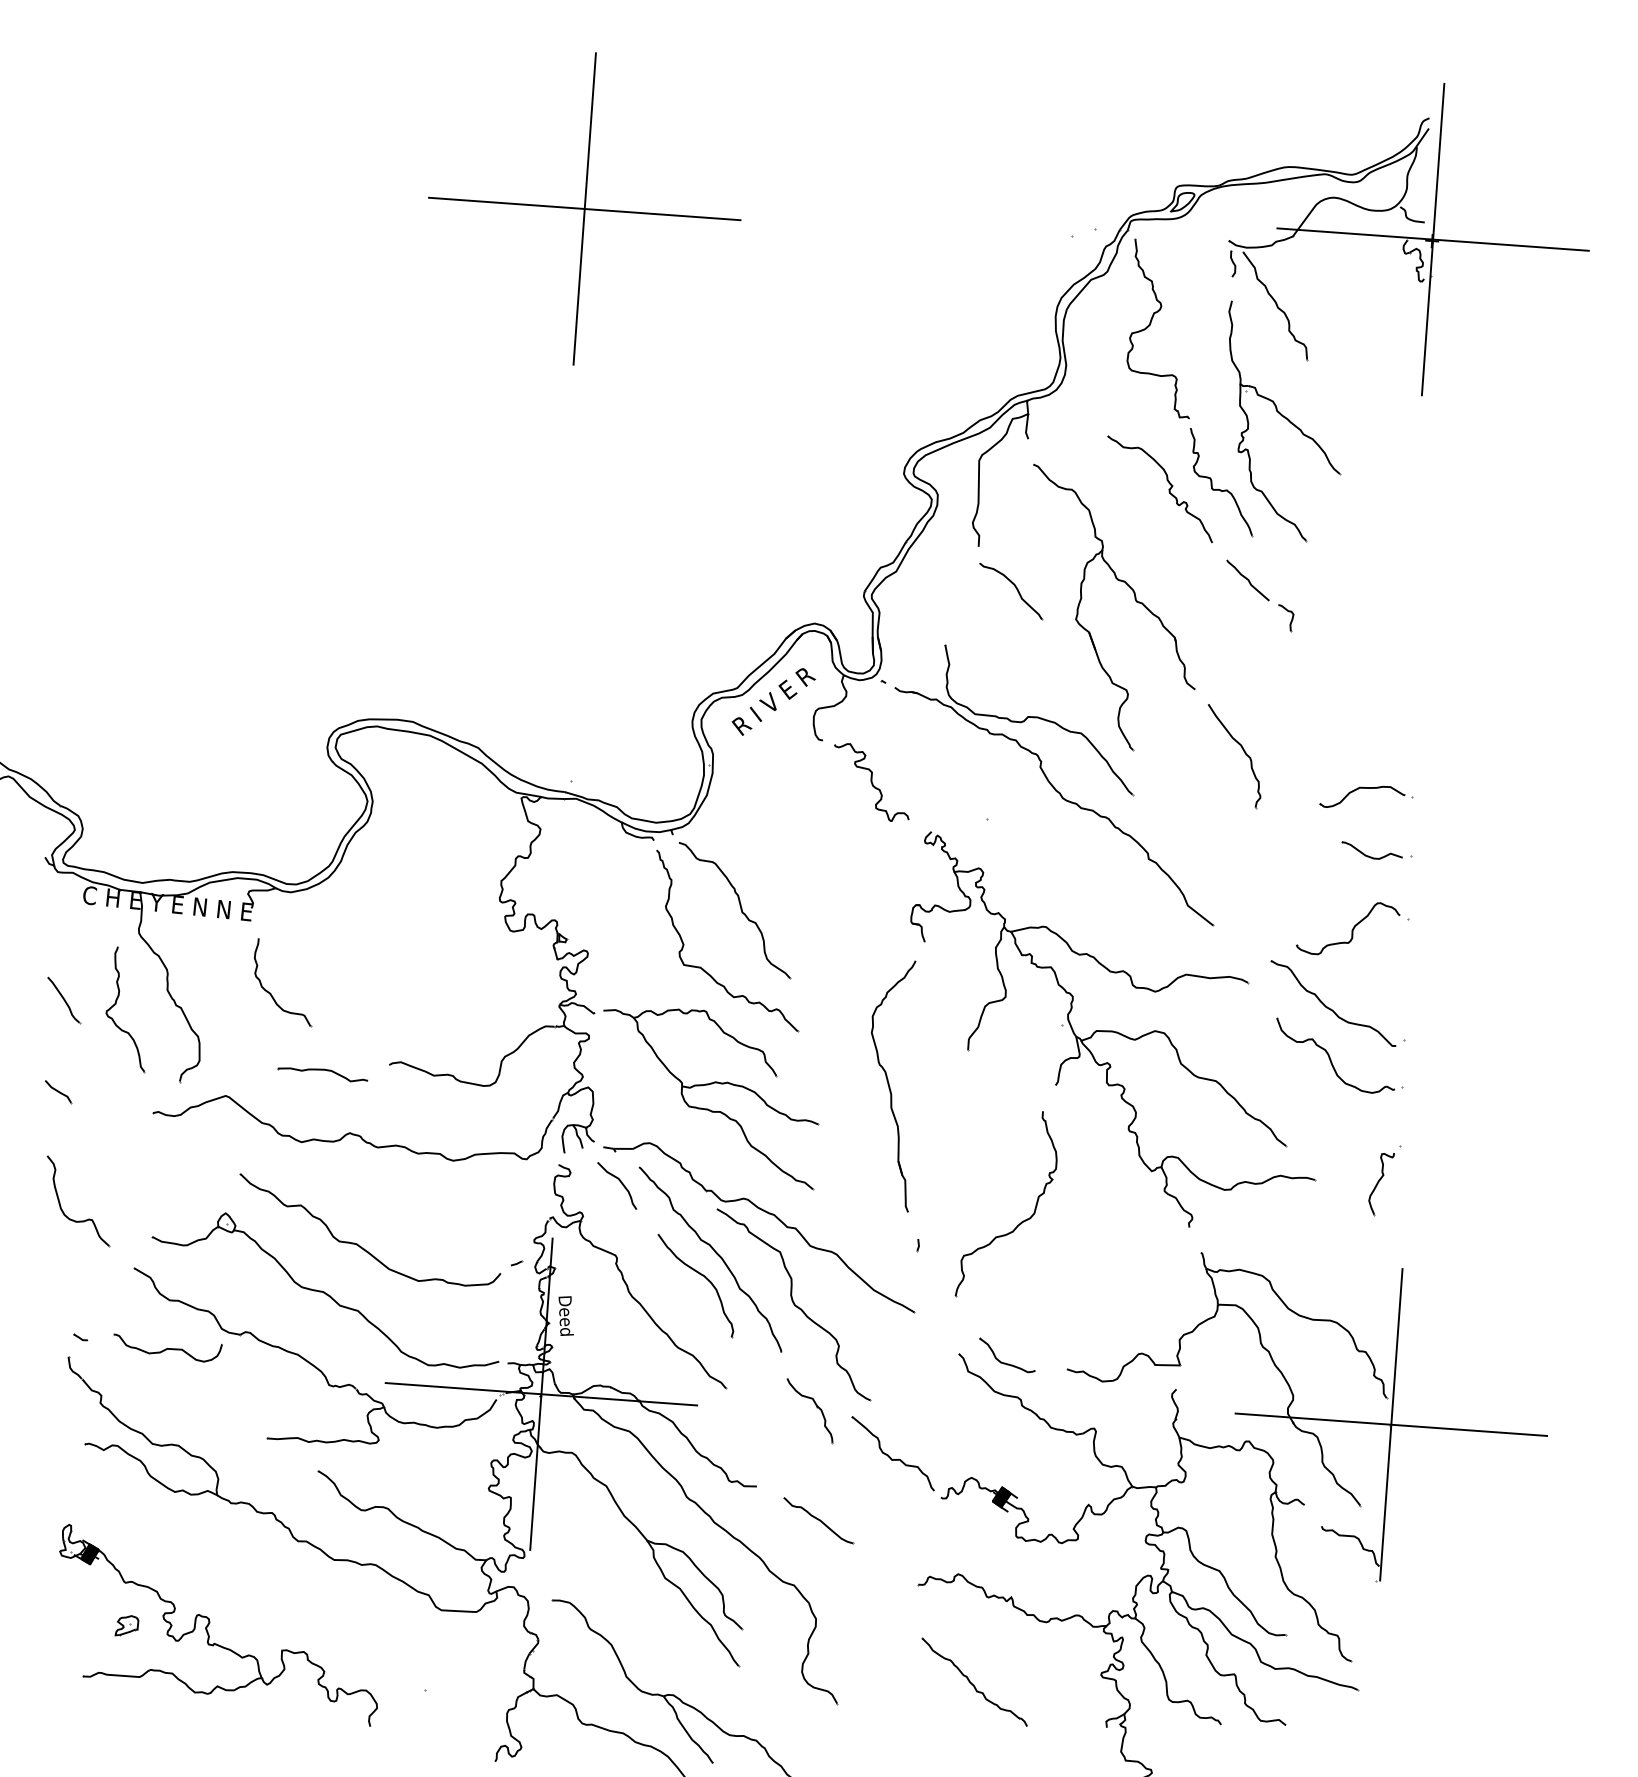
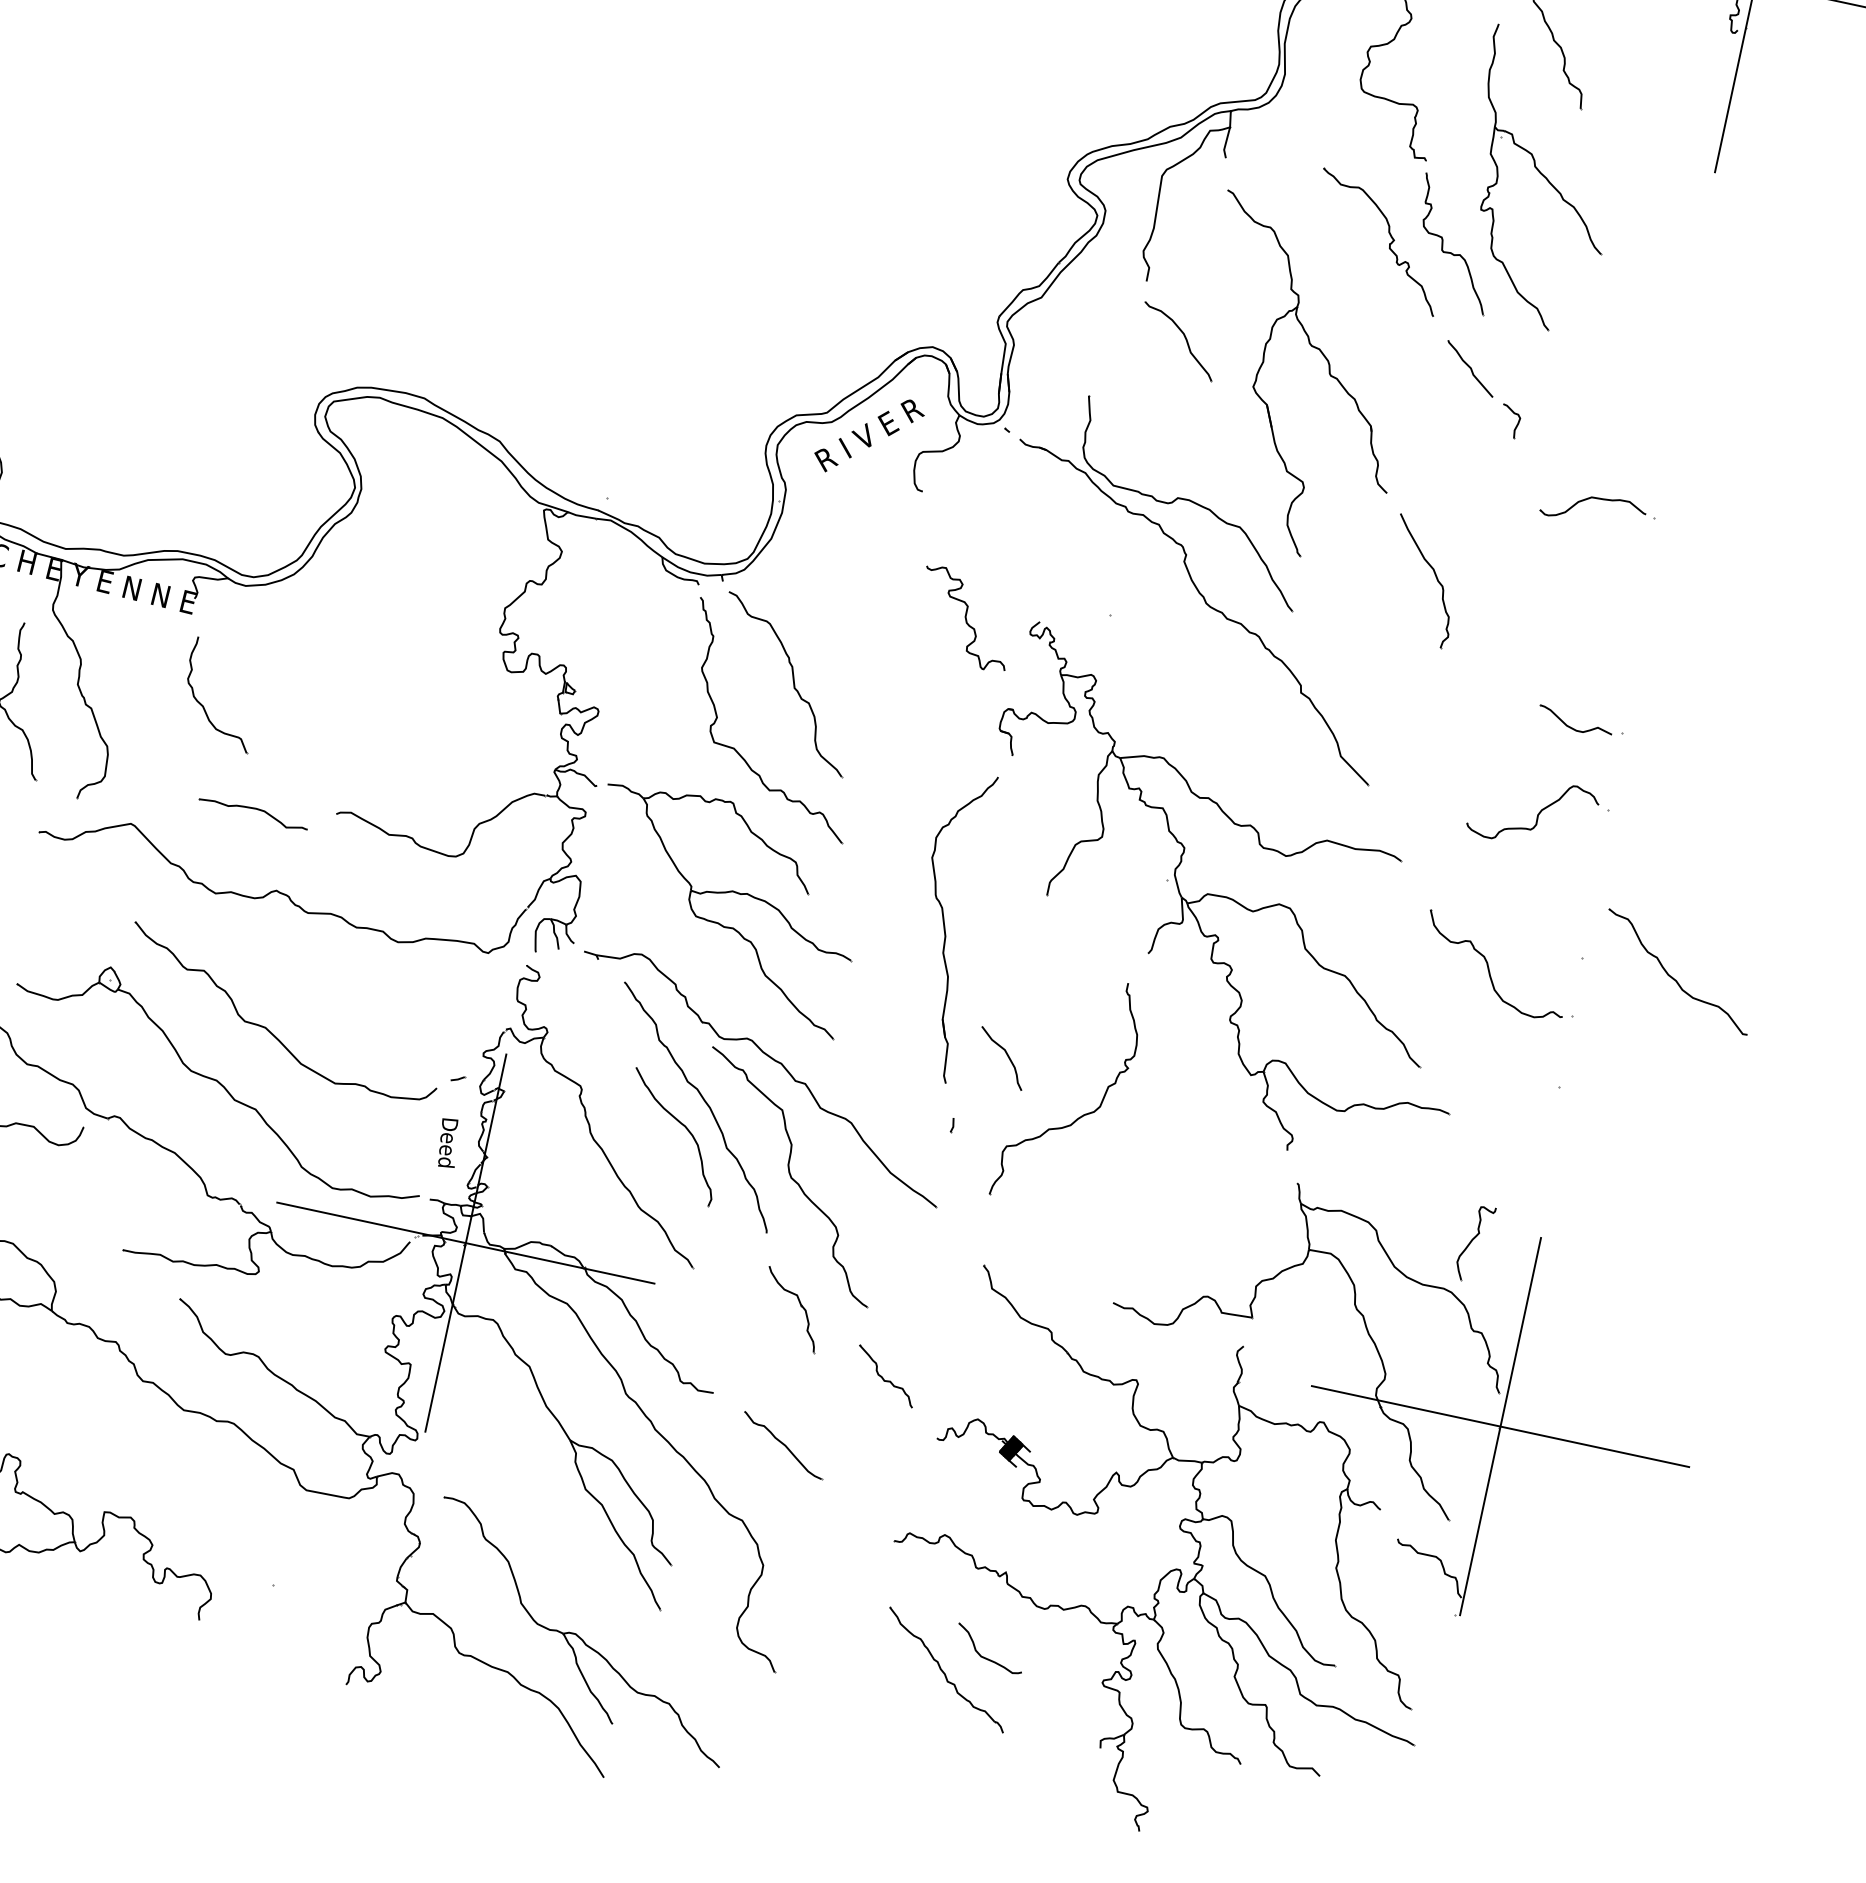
curve: (871, 782) -> (965, 618), moved
part: (1366, 788) -> (1599, 499), moved
part: (1333, 1003) -> (1678, 972), moved
curve: (621, 1184) -> (1007, 1057), moved
part: (1381, 1184) -> (1475, 1244), moved
text: (565, 1315) -> (447, 1142), moved
part: (1005, 1362) -> (986, 1657), moved
part: (892, 1453) -> (885, 1375), size x0.6

